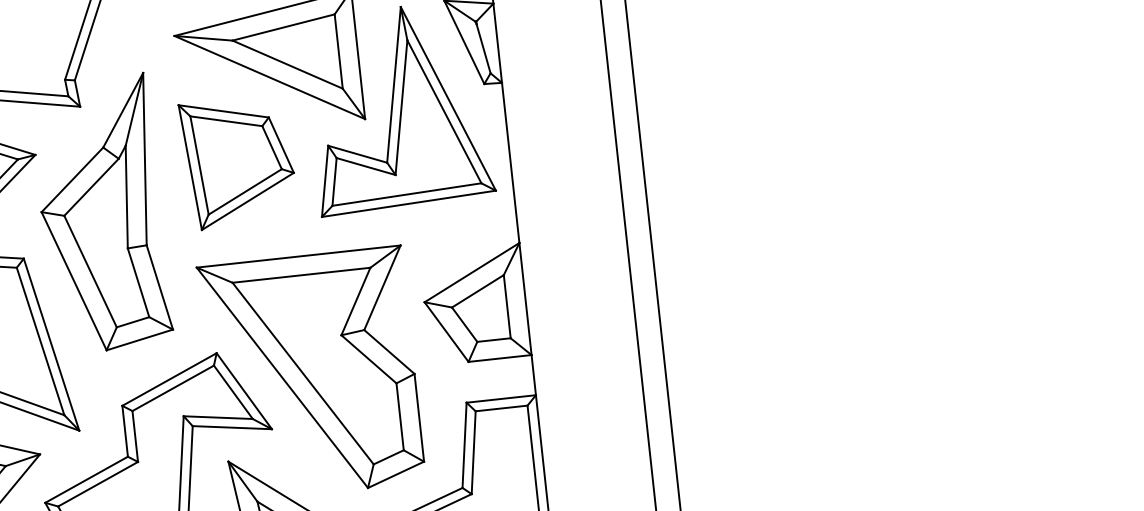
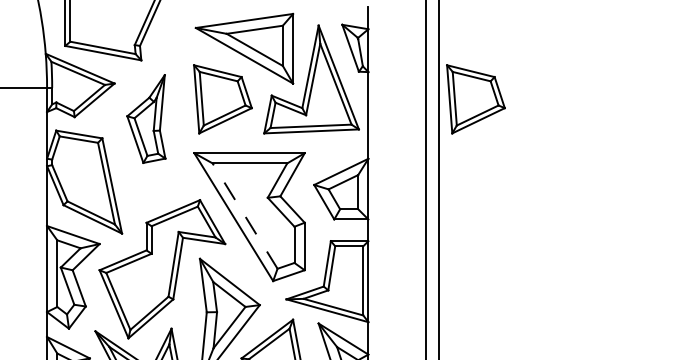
part: (705, 111) -> (475, 99), added
part: (101, 213) -> (146, 118), size x0.6
line: (303, 374) -> (245, 216), solid -> dashed

